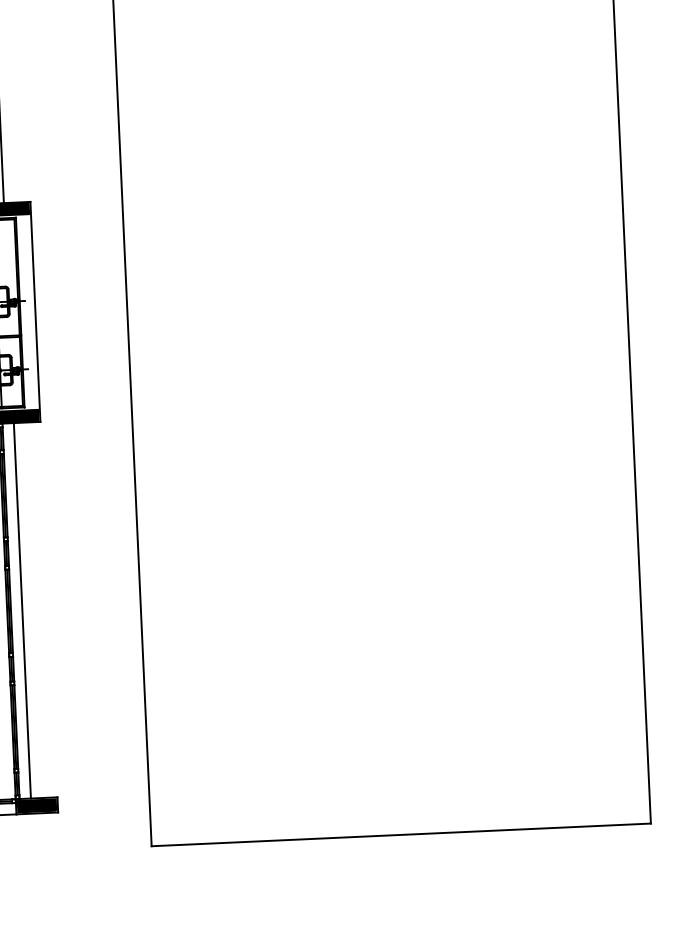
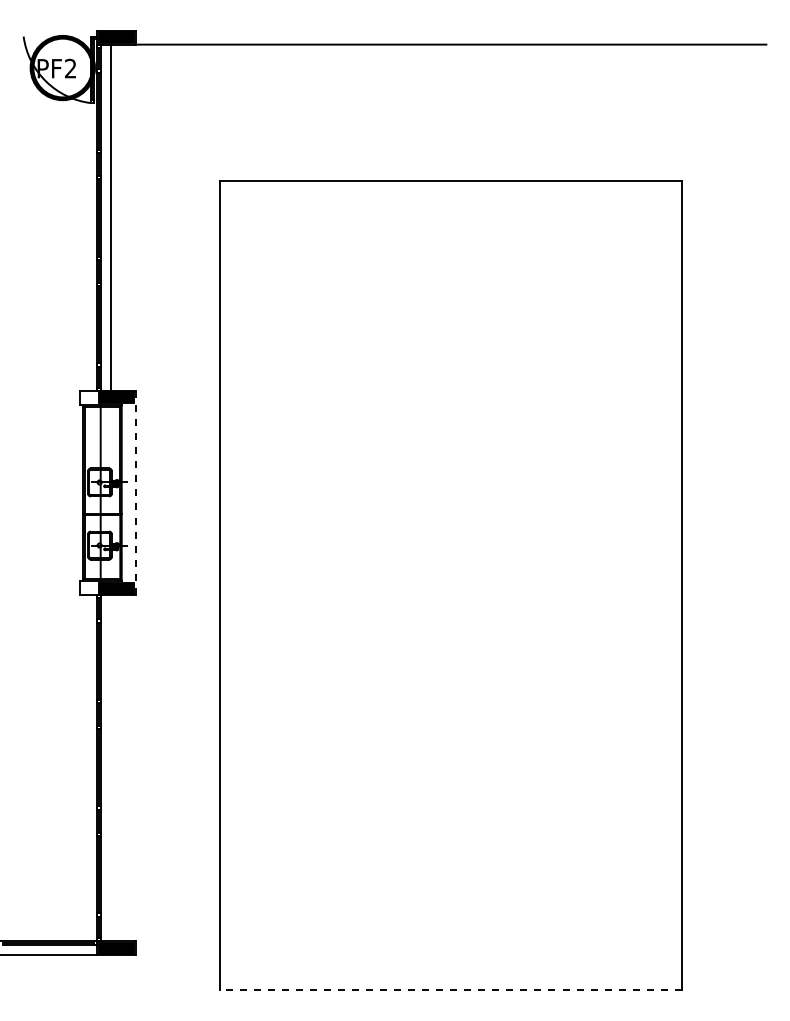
line: (35, 311) -> (135, 492), solid -> dashed
line: (22, 610) -> (111, 767), removed
line: (401, 835) -> (451, 990), solid -> dashed

